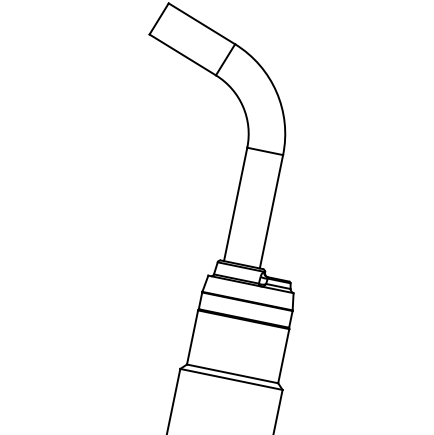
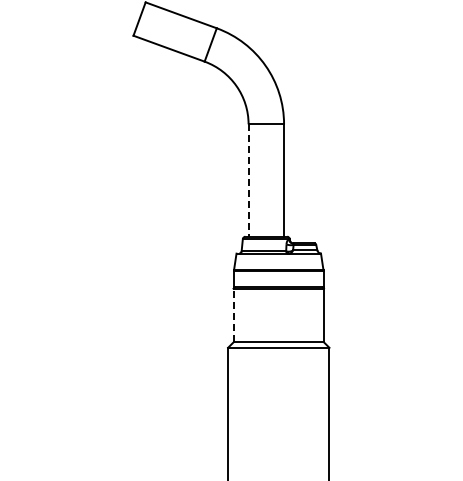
line: (235, 205) -> (248, 181), solid -> dashed
line: (192, 337) -> (233, 315), solid -> dashed

